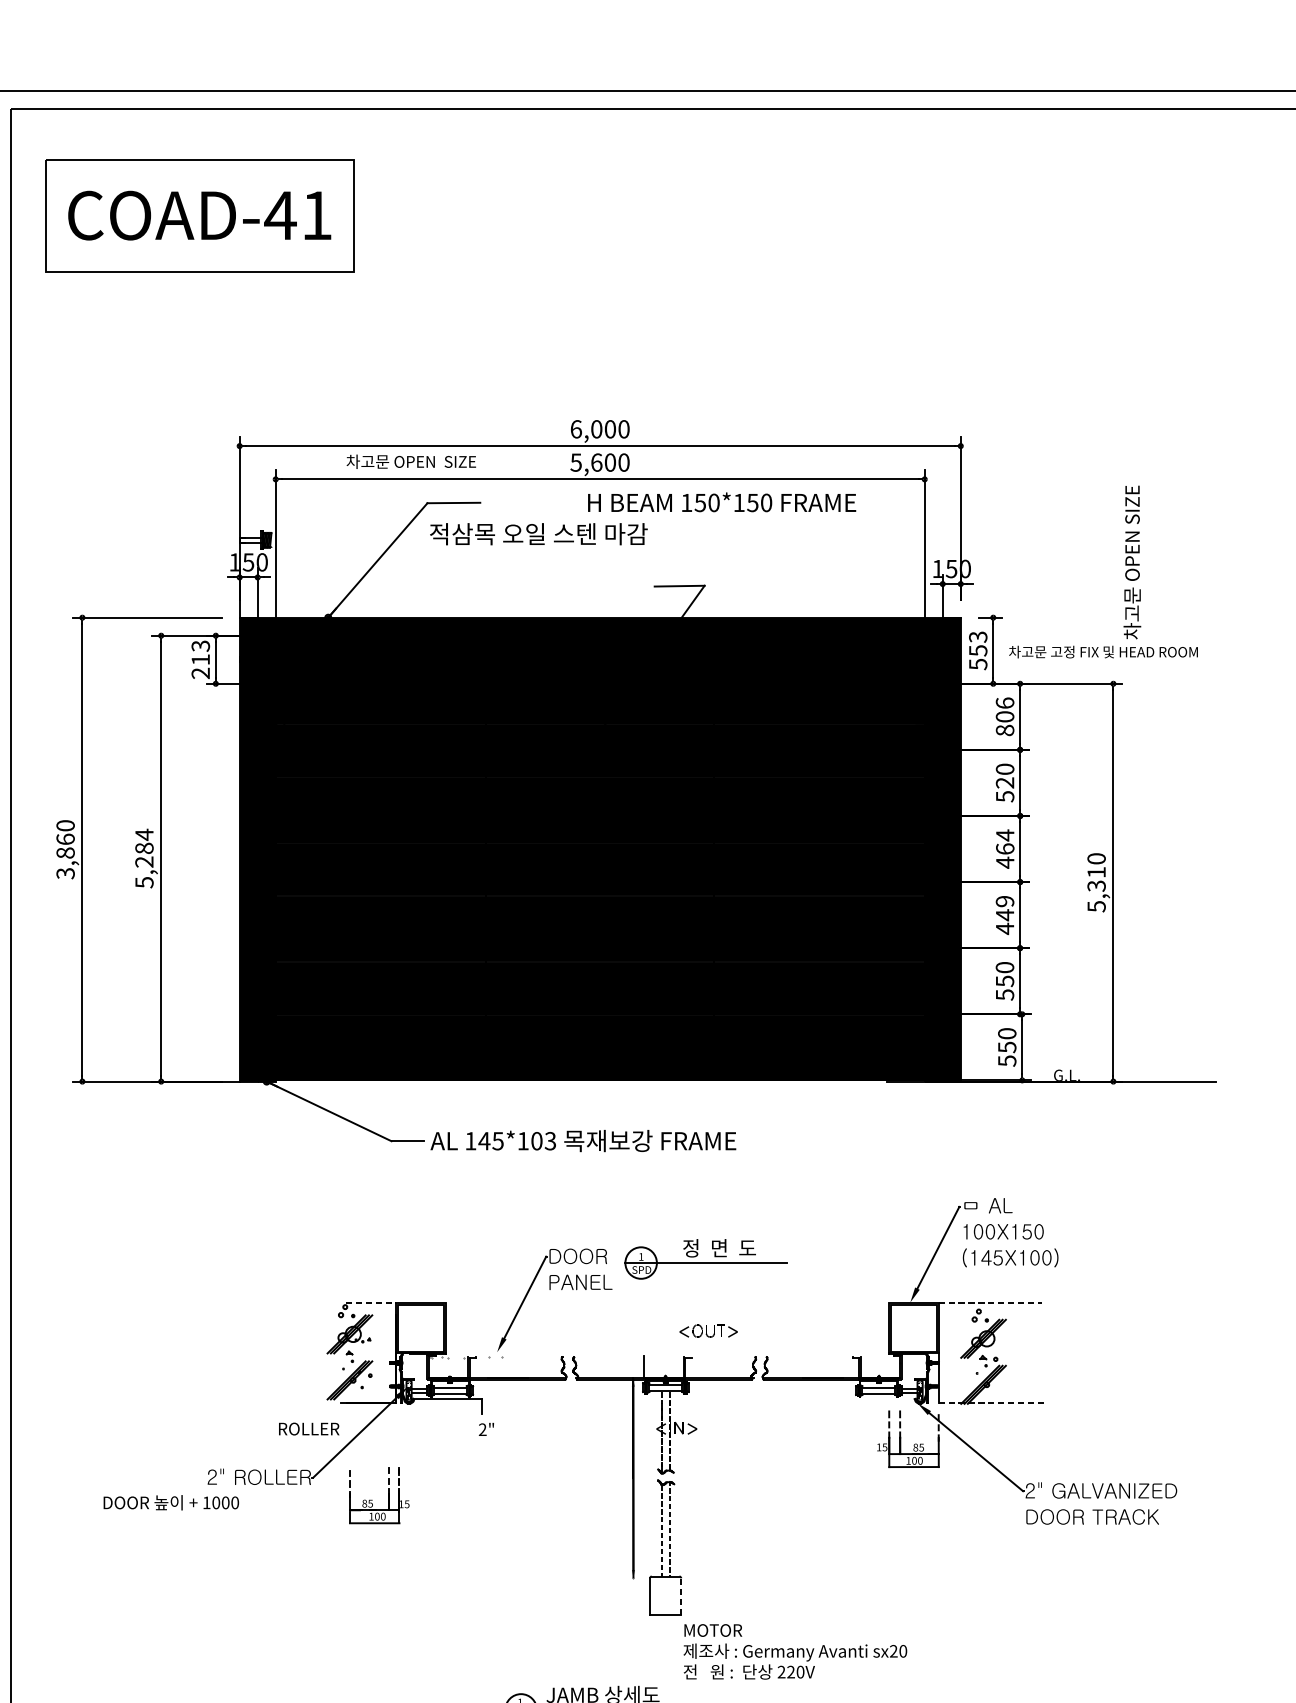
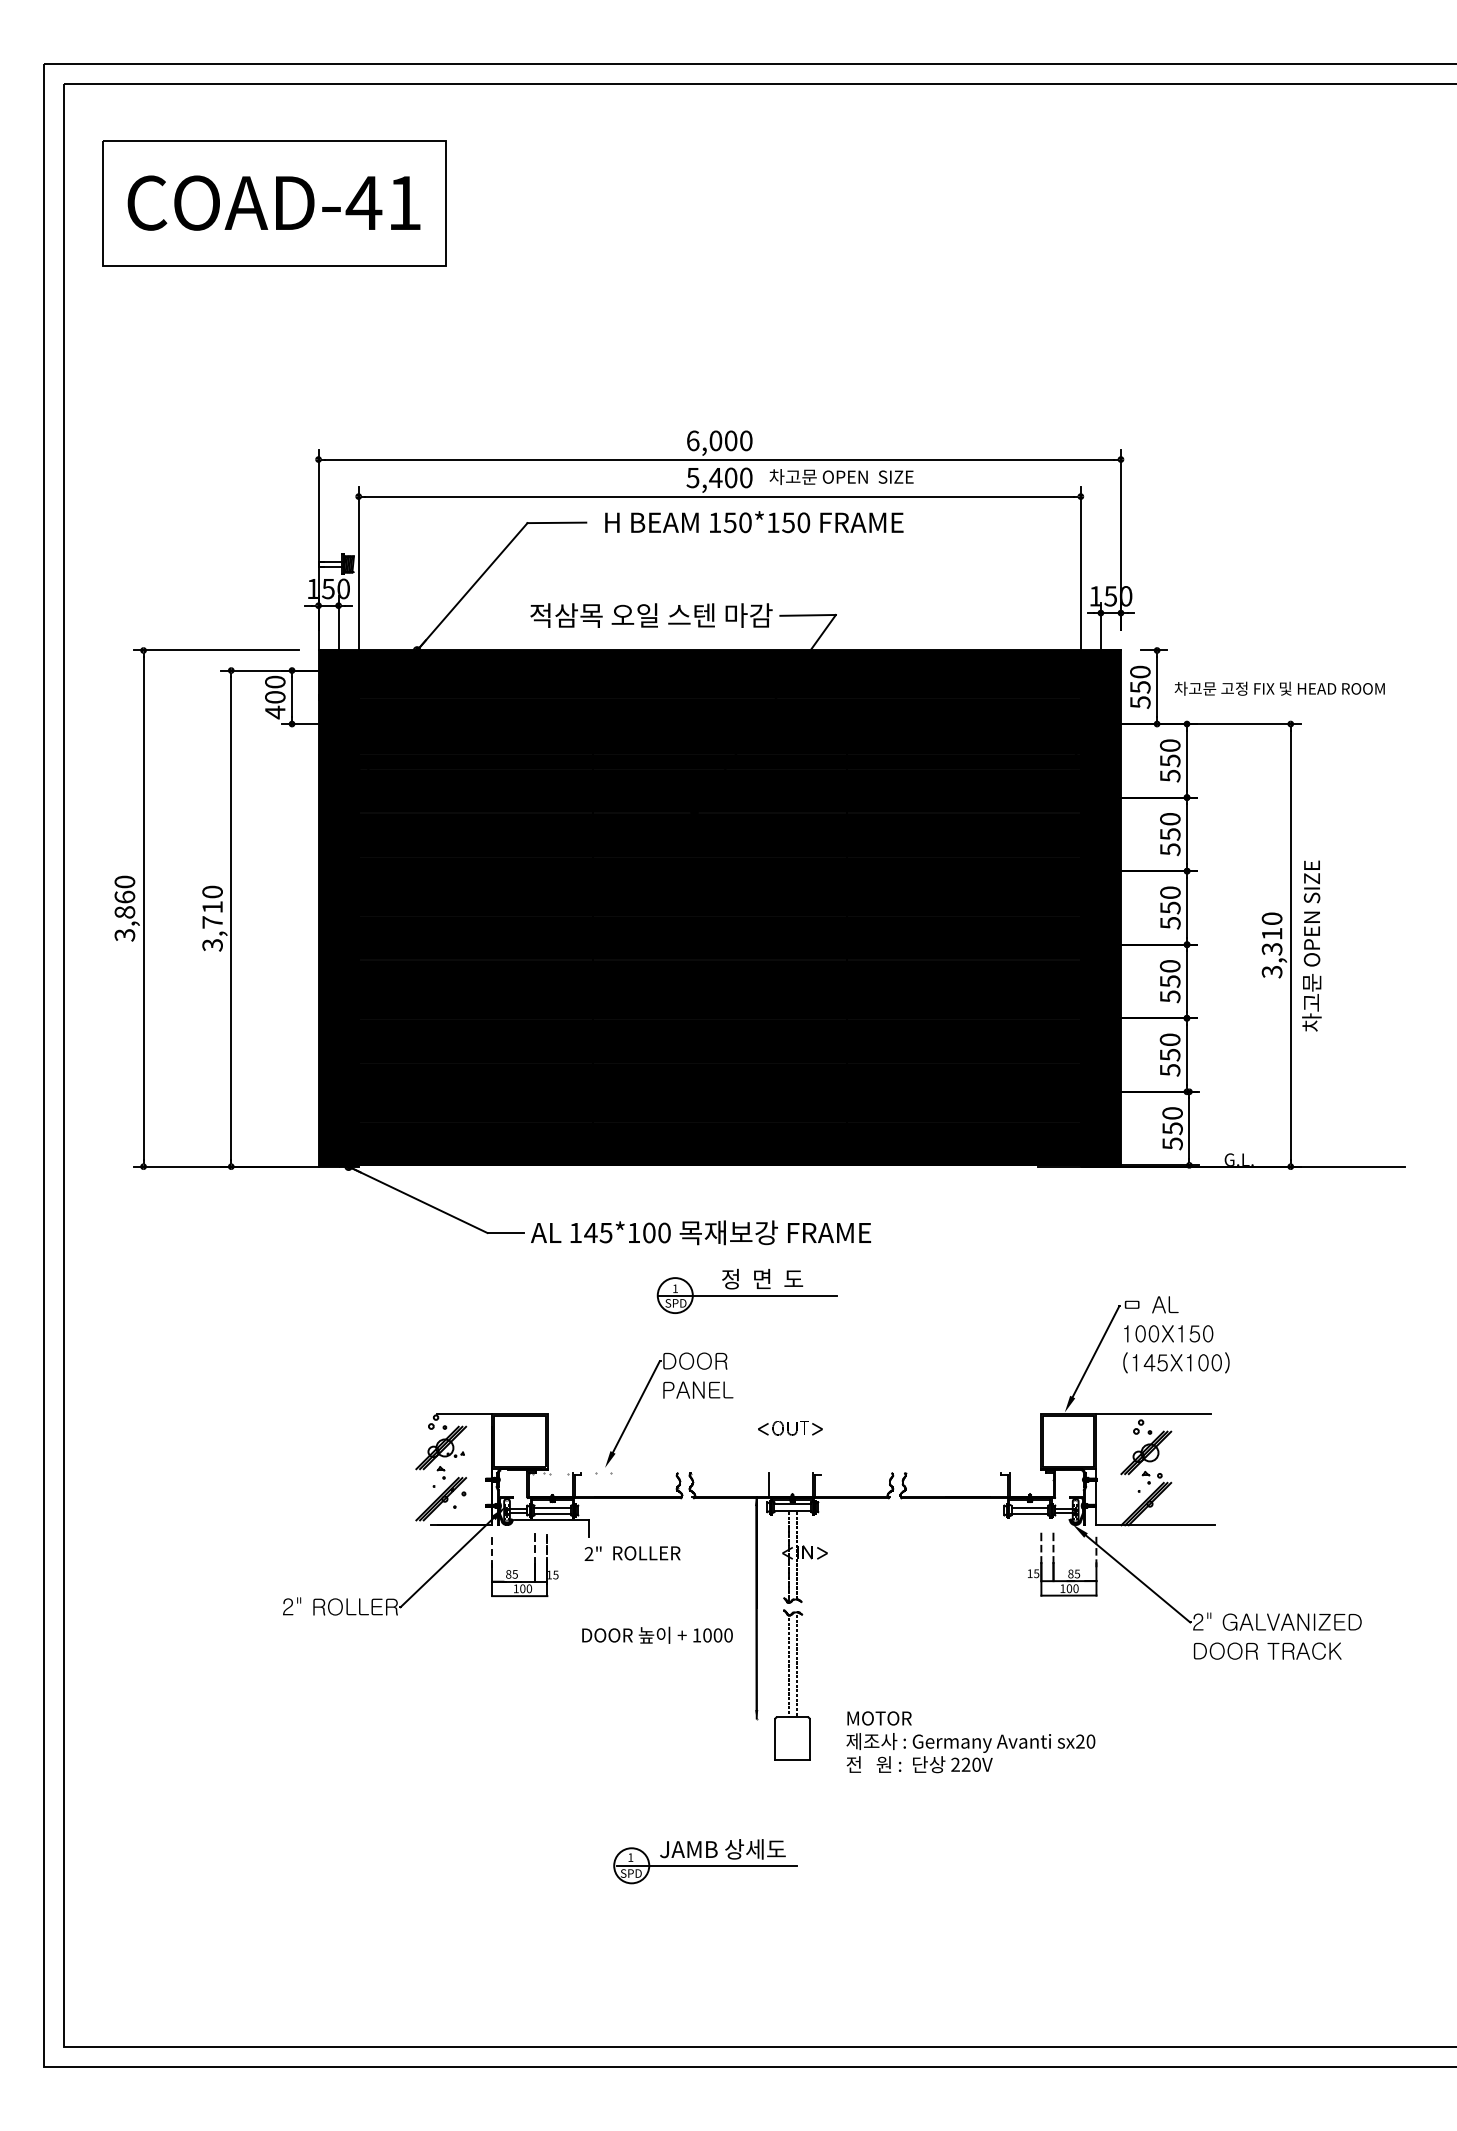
text: (411, 461) -> (841, 476), moved
text: (596, 462) -> (715, 477), 5,600 -> 5,400
text: (722, 502) -> (754, 522), moved
text: (538, 534) -> (651, 615), moved
text: (1132, 561) -> (1311, 945), moved
text: (978, 636) -> (1140, 671), 553 -> 550
text: (200, 659) -> (275, 697), 213 -> 400
text: (1005, 716) -> (1170, 760), 806 -> 550
text: (1005, 783) -> (1170, 834), 520 -> 550
text: (1005, 849) -> (1170, 908), 464 -> 550
text: (144, 857) -> (212, 917), 5,284 -> 3,710
text: (1096, 906) -> (1271, 971), 5,310 -> 3,310
text: (1005, 915) -> (1170, 981), 449 -> 550
text: (550, 1140) -> (664, 1232), 145*103 -> 145*100
part: (705, 1258) -> (746, 1290), moved
line: (370, 1303) -> (464, 1413), dashed -> solid
line: (990, 1303) -> (1154, 1413), dashed -> solid
part: (708, 1331) -> (790, 1428), moved
line: (992, 1403) -> (1156, 1524), dashed -> solid
text: (308, 1429) -> (646, 1553), moved
part: (372, 1500) -> (517, 1570), moved
text: (171, 1502) -> (657, 1634), moved
line: (680, 1596) -> (809, 1739), dashed -> solid
text: (795, 1652) -> (970, 1742), moved

